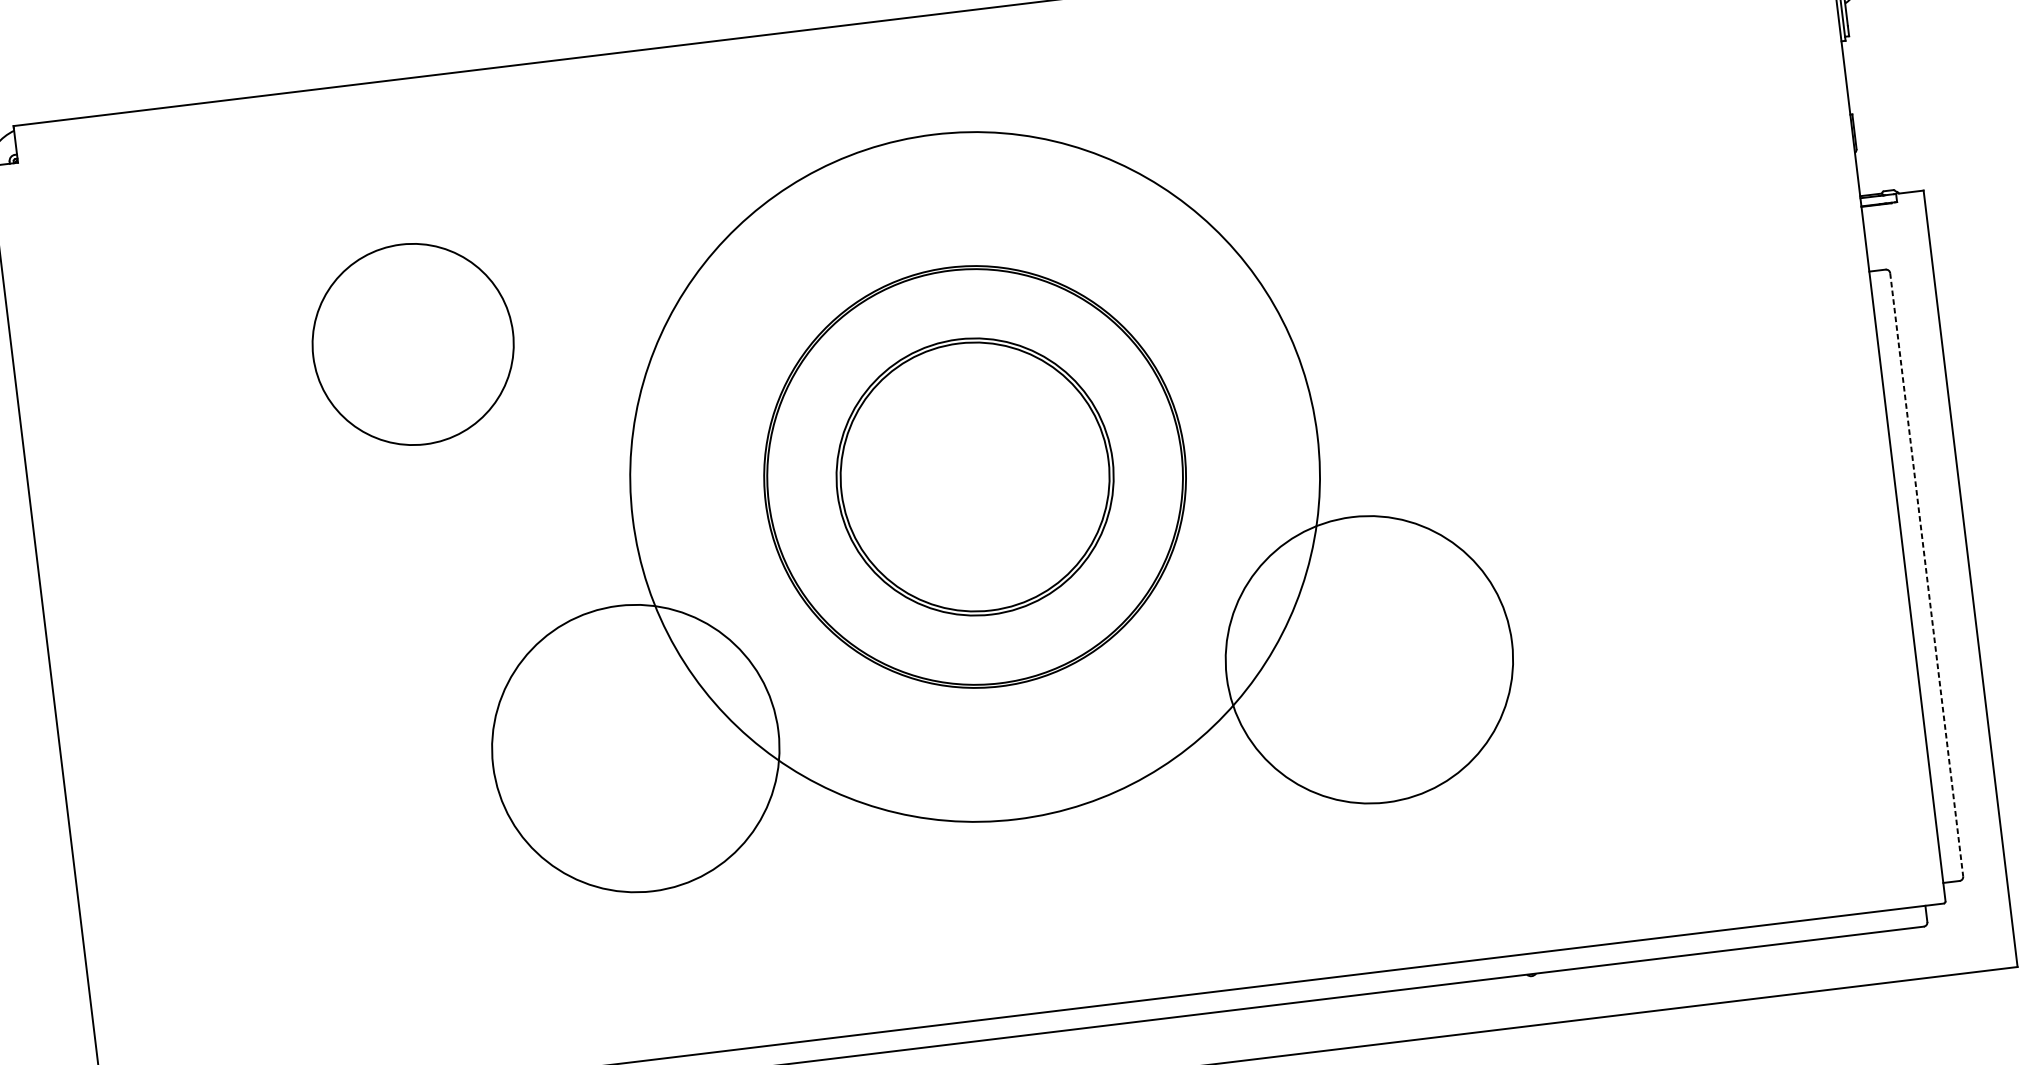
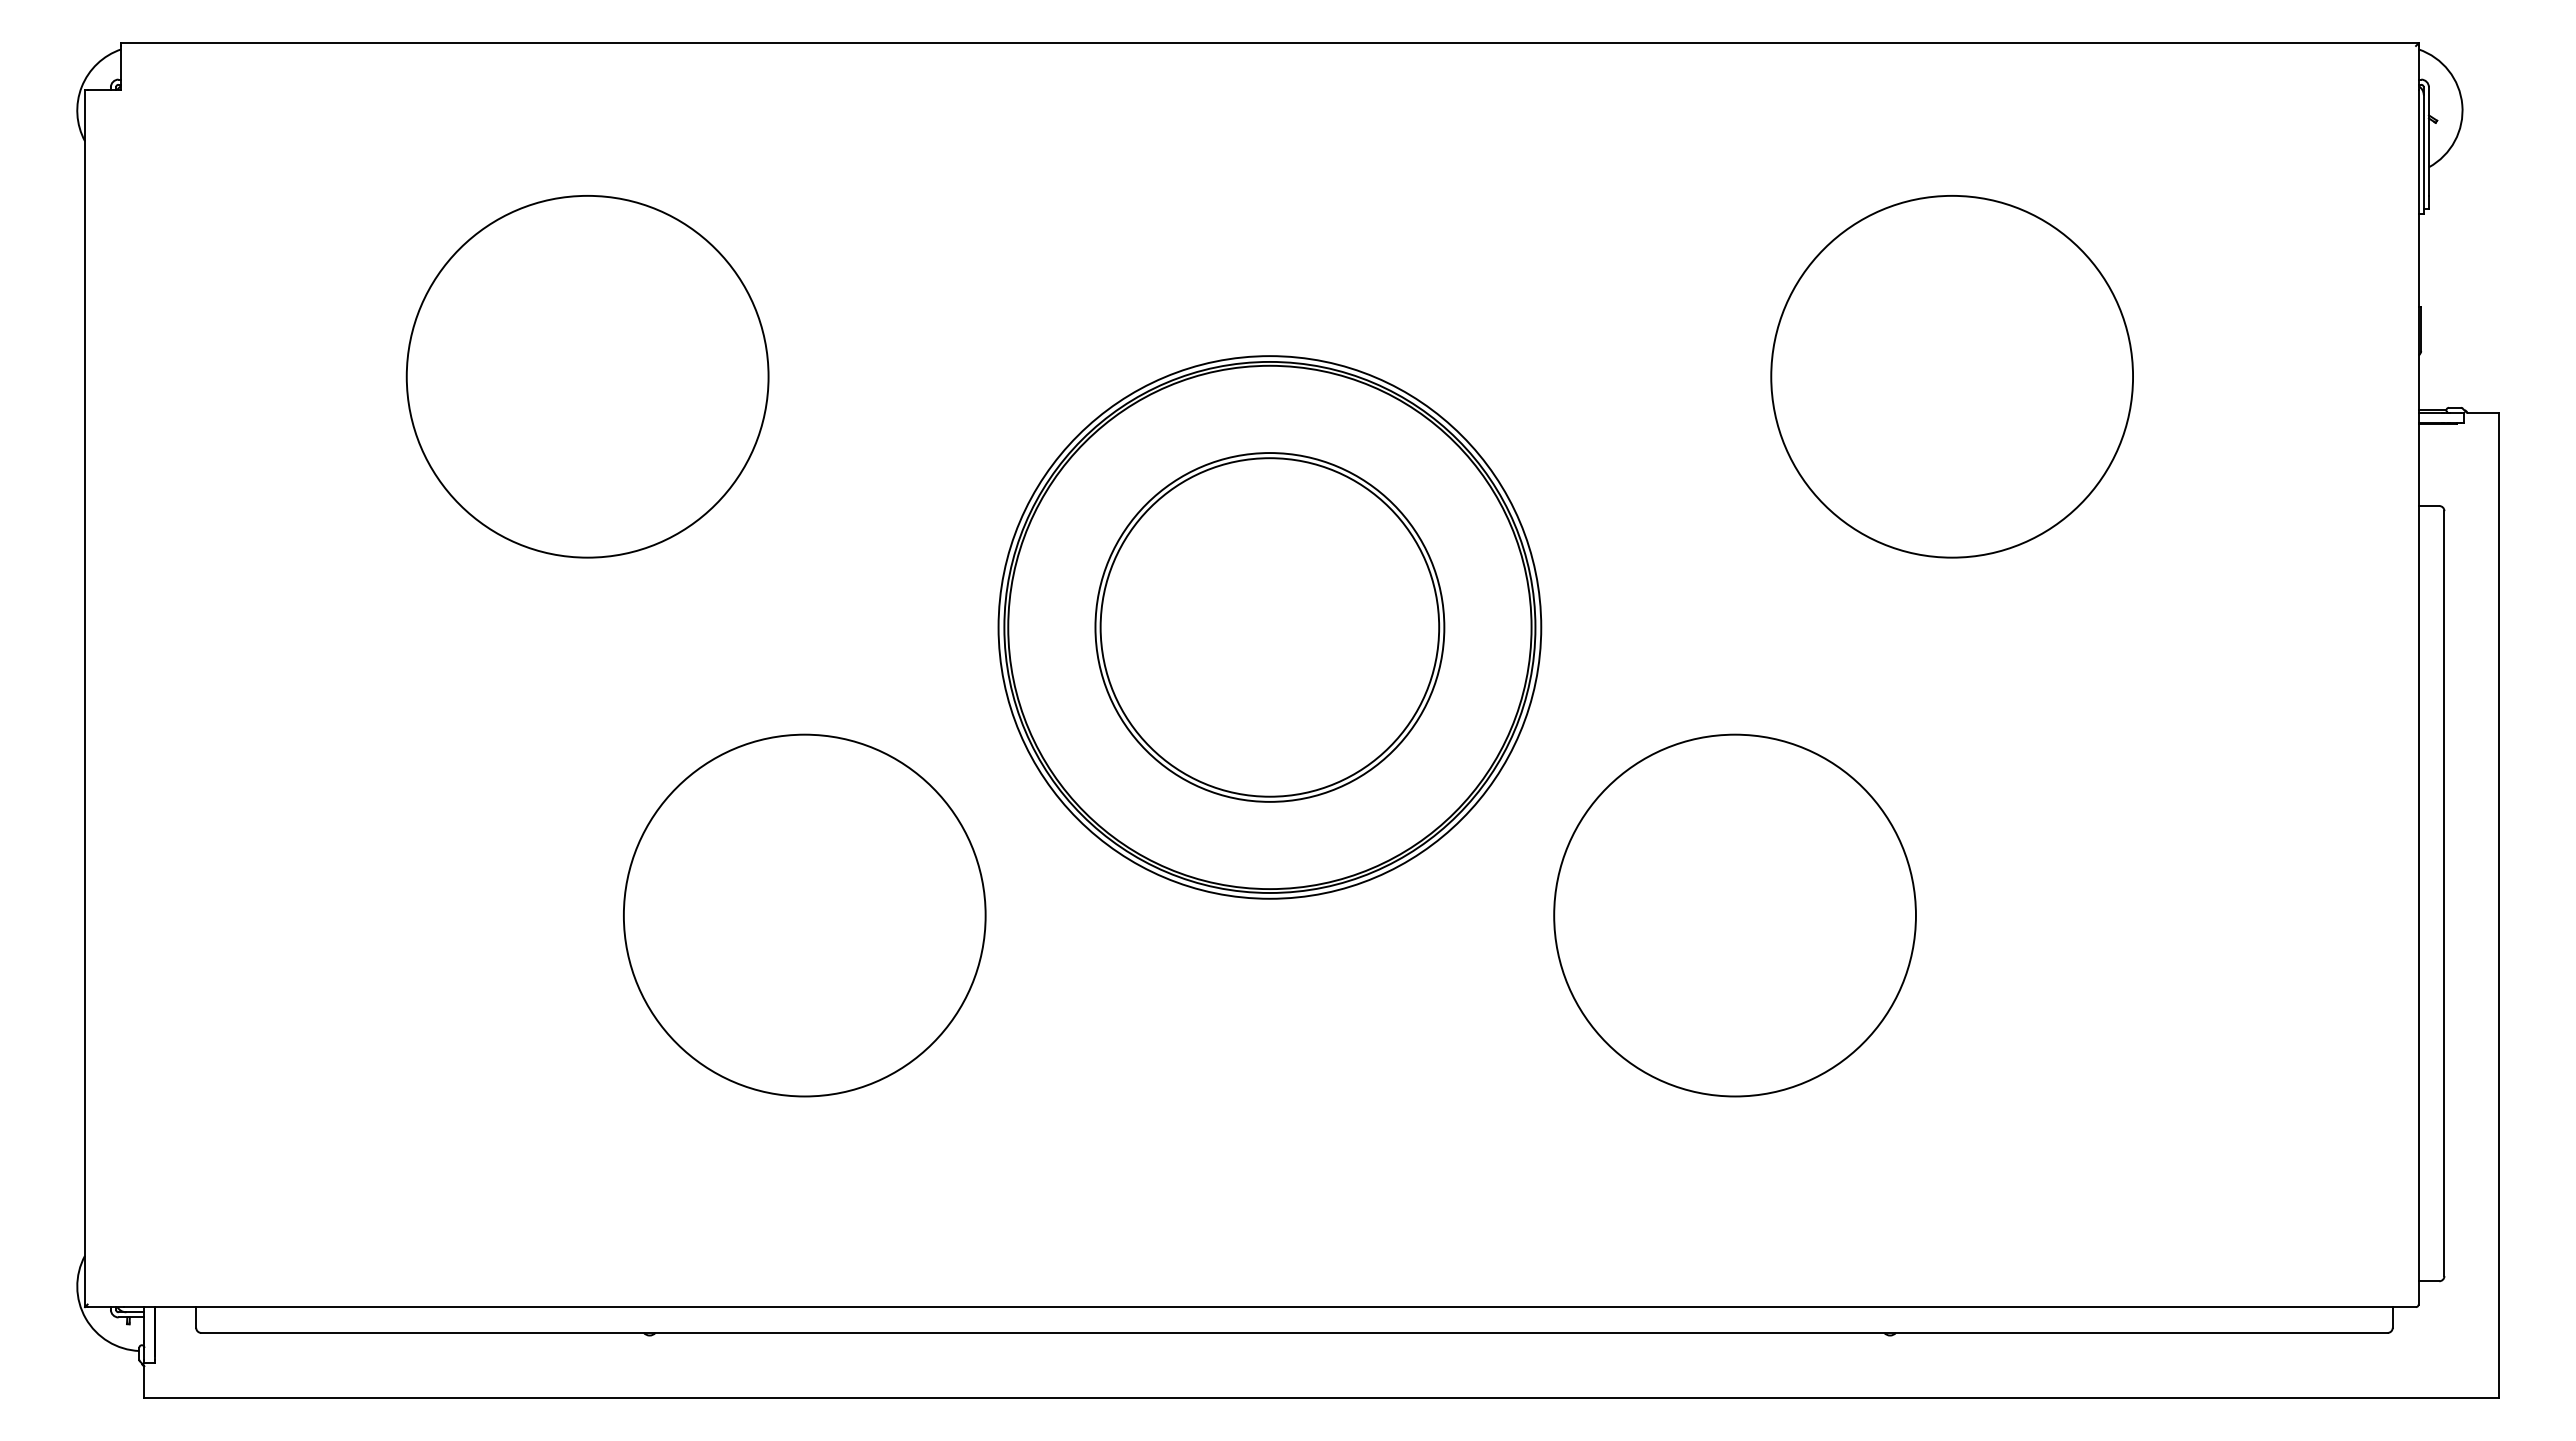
circle: (1488, 214) -> (1951, 376), added
circle: (413, 344) -> (587, 376), size x1.43
circle: (974, 477) -> (1269, 627), size x0.62
line: (1926, 575) -> (2444, 894), dashed -> solid

